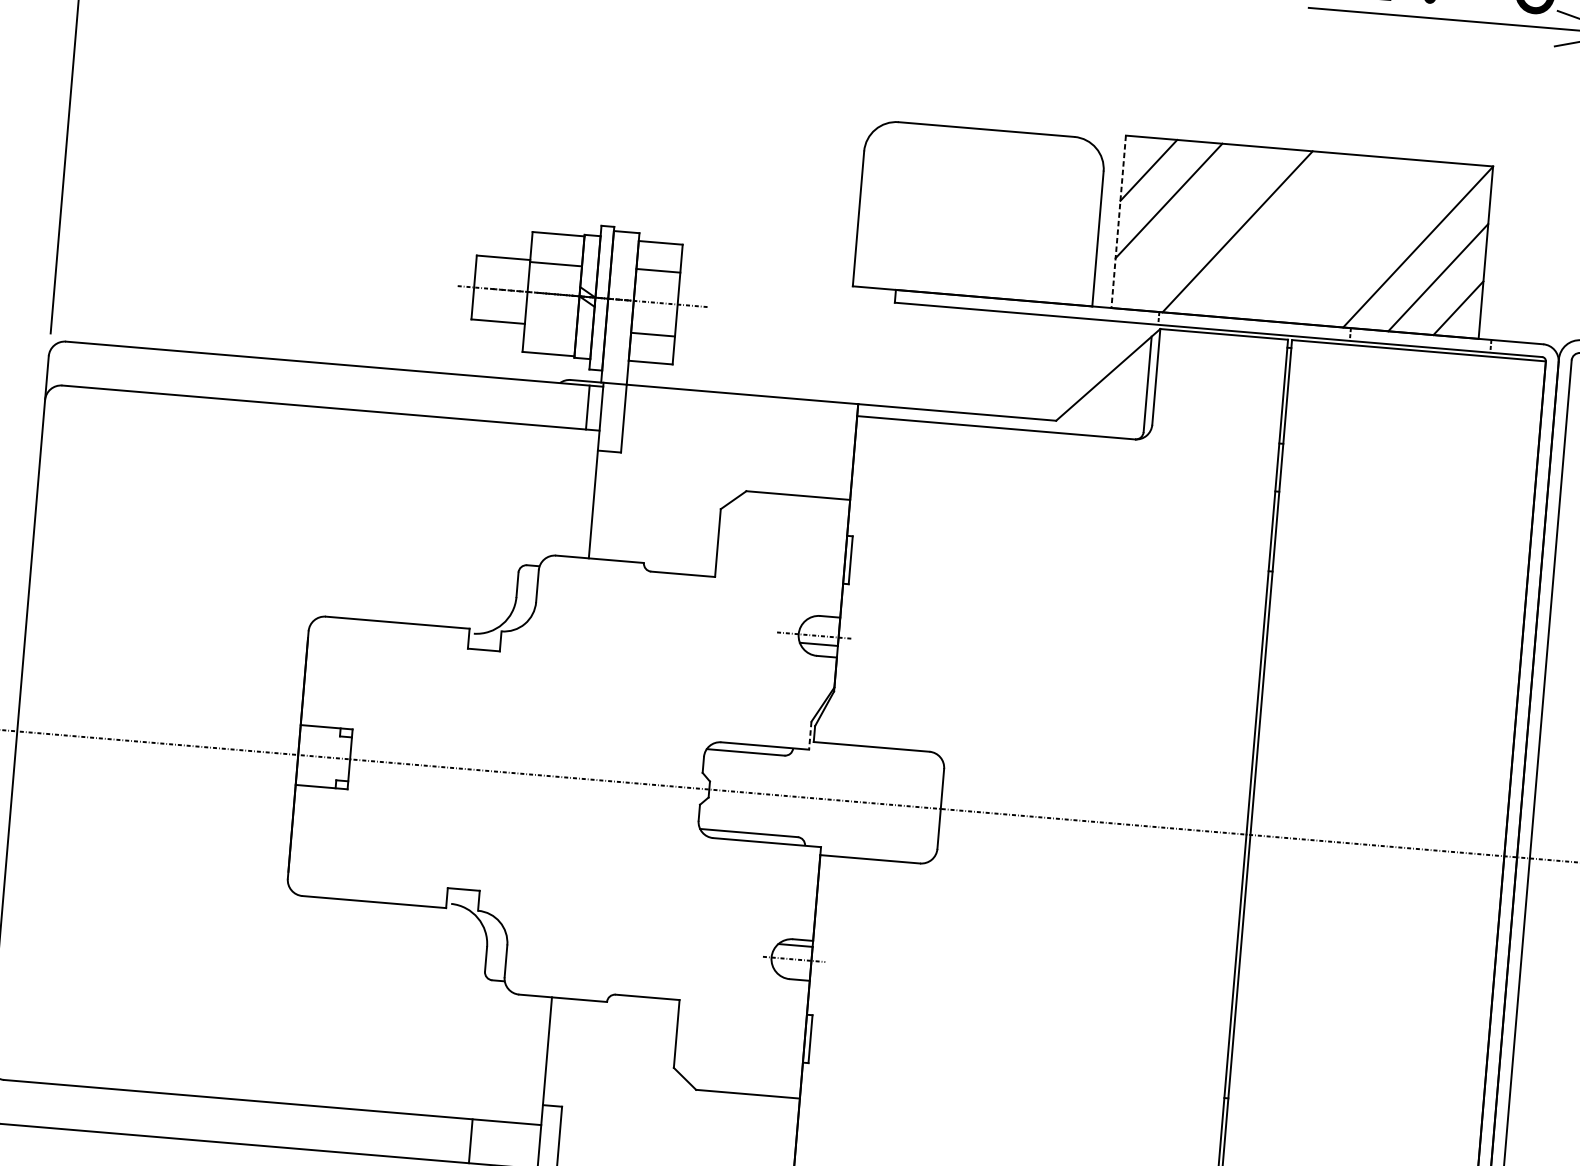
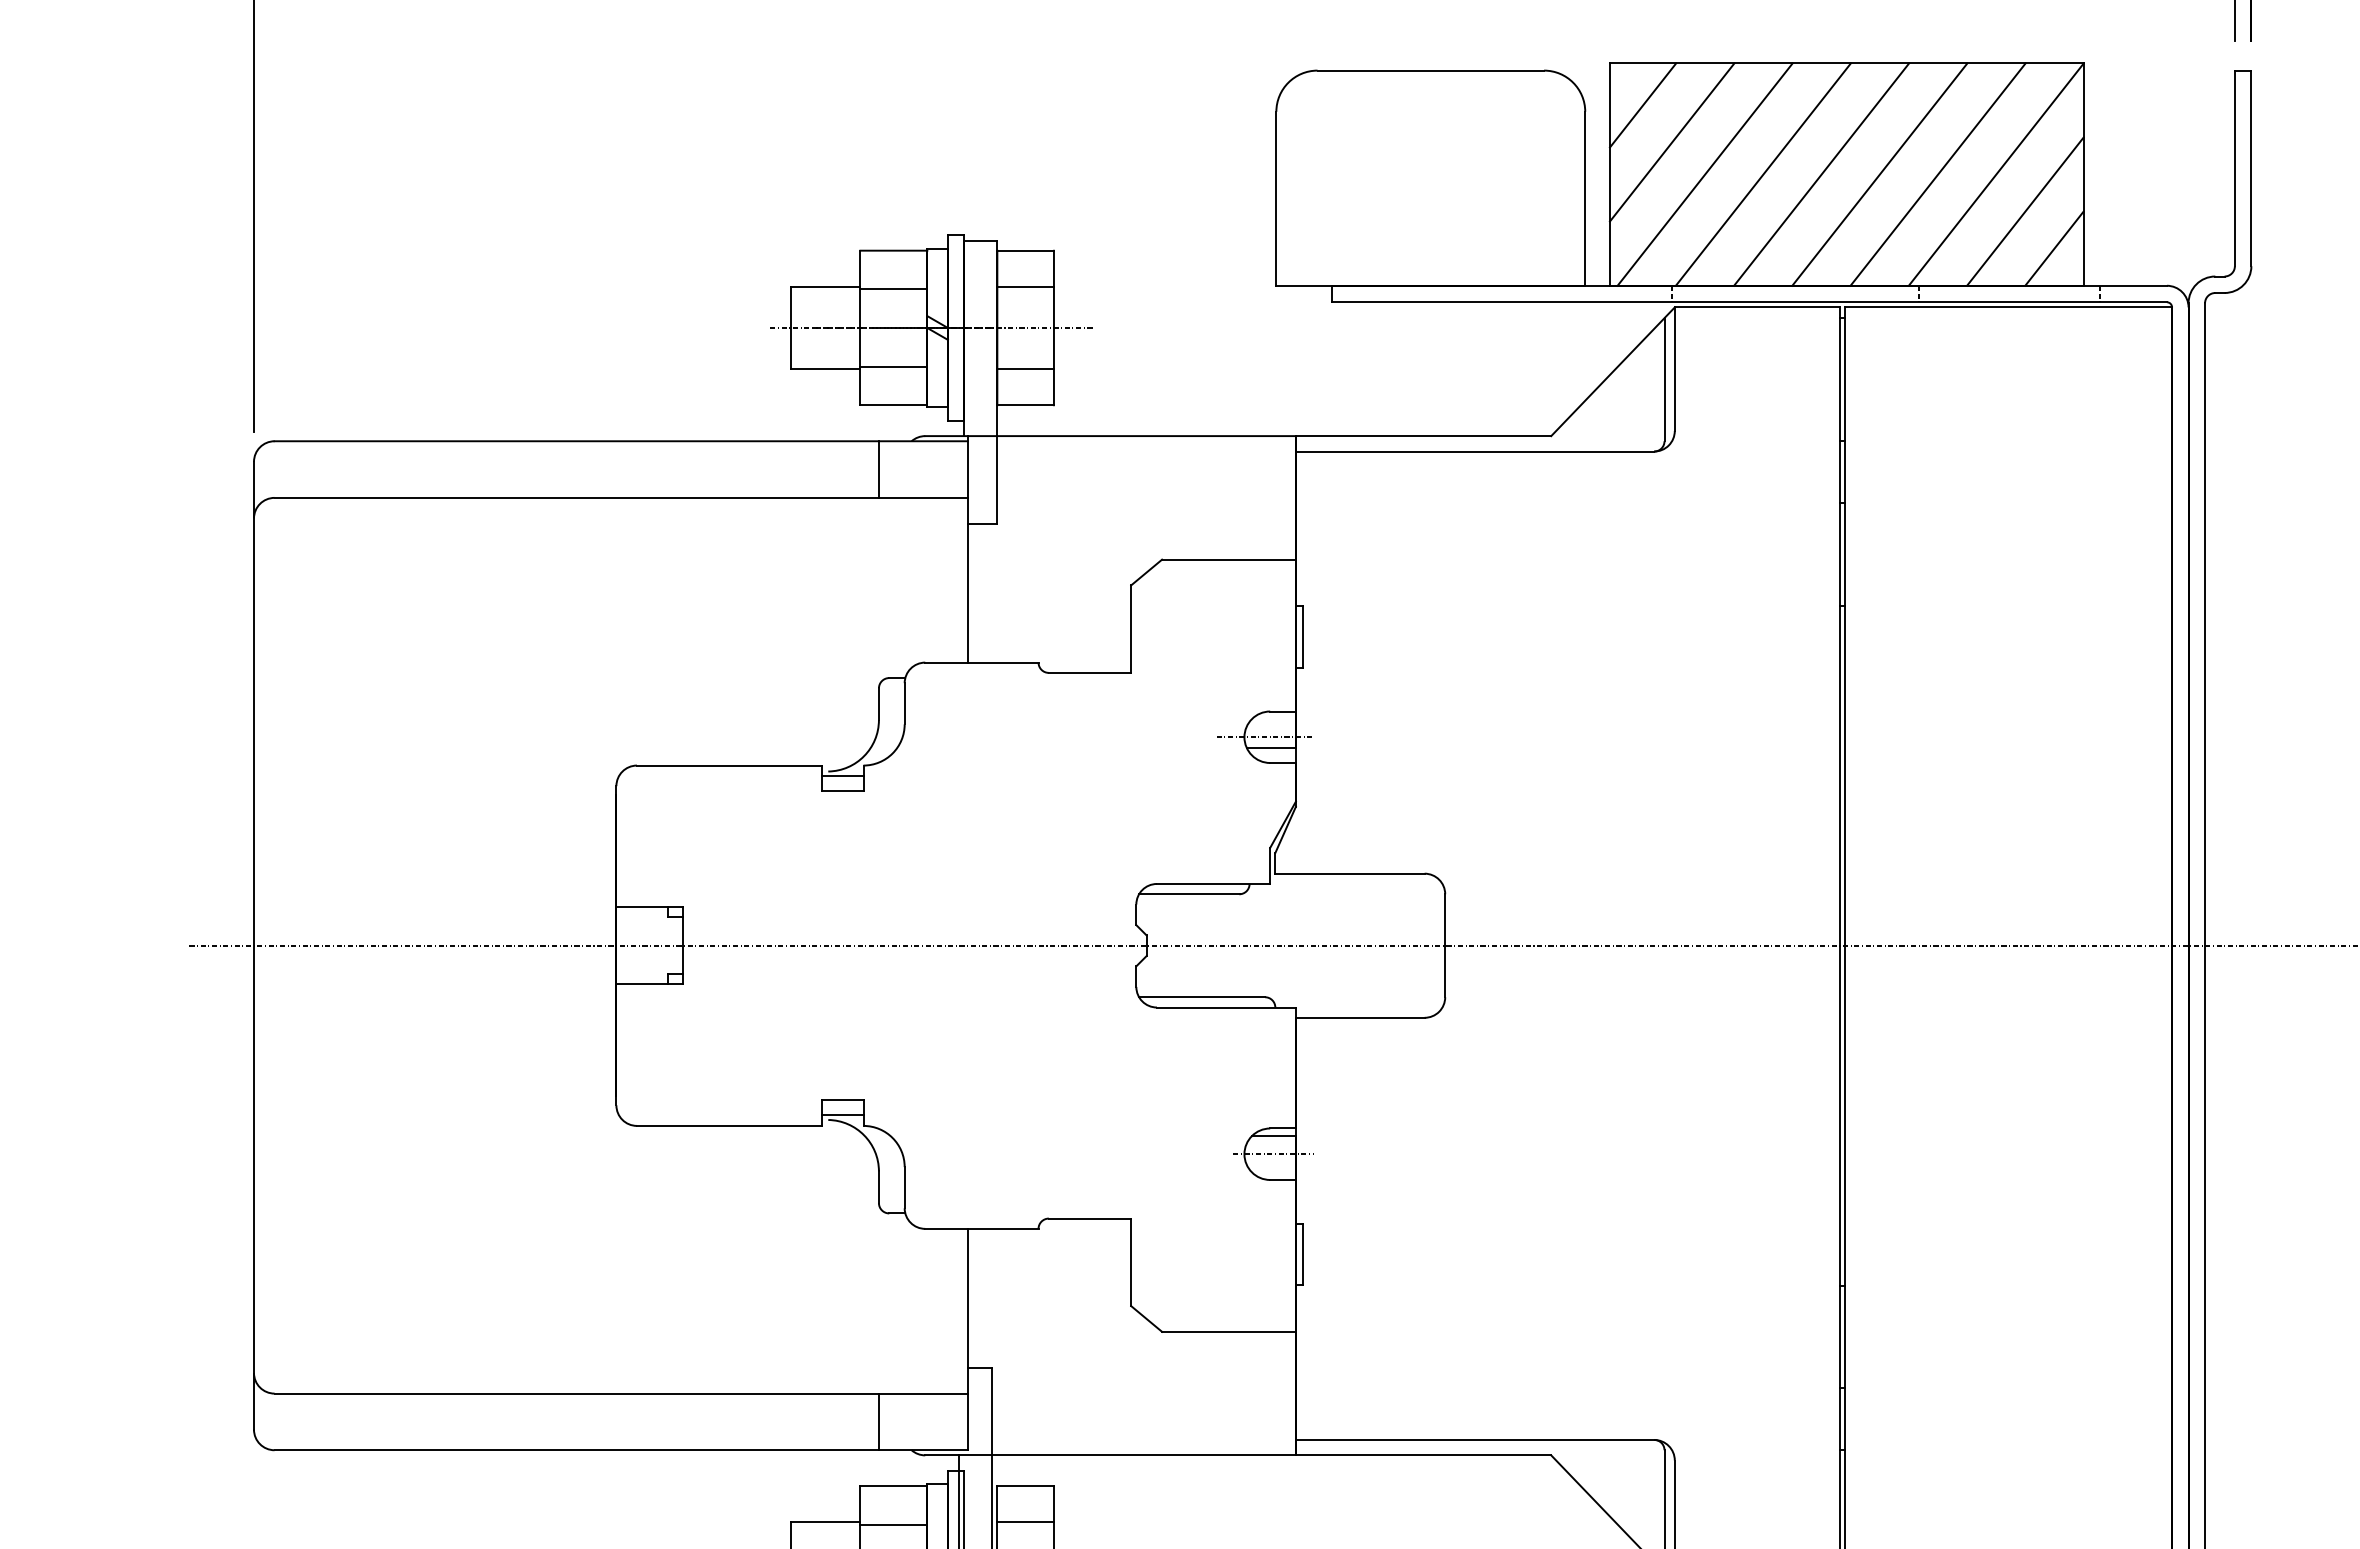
line: (1118, 222) -> (1609, 175), dashed -> solid
line: (1192, 227) -> (1704, 174), added
line: (1282, 235) -> (1821, 174), added
line: (1327, 239) -> (1879, 174), added
line: (1372, 243) -> (1937, 174), added
line: (550, 323) -> (893, 366), added
line: (587, 407) -> (878, 469), moved
line: (484, 638) -> (842, 776), added
line: (810, 736) -> (1270, 866), dashed -> solid
line: (462, 901) -> (842, 1115), added

